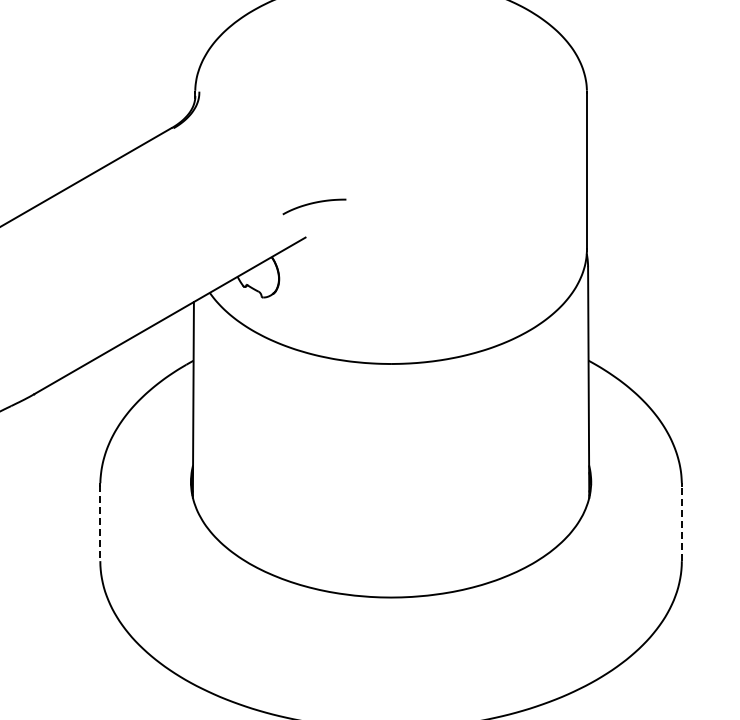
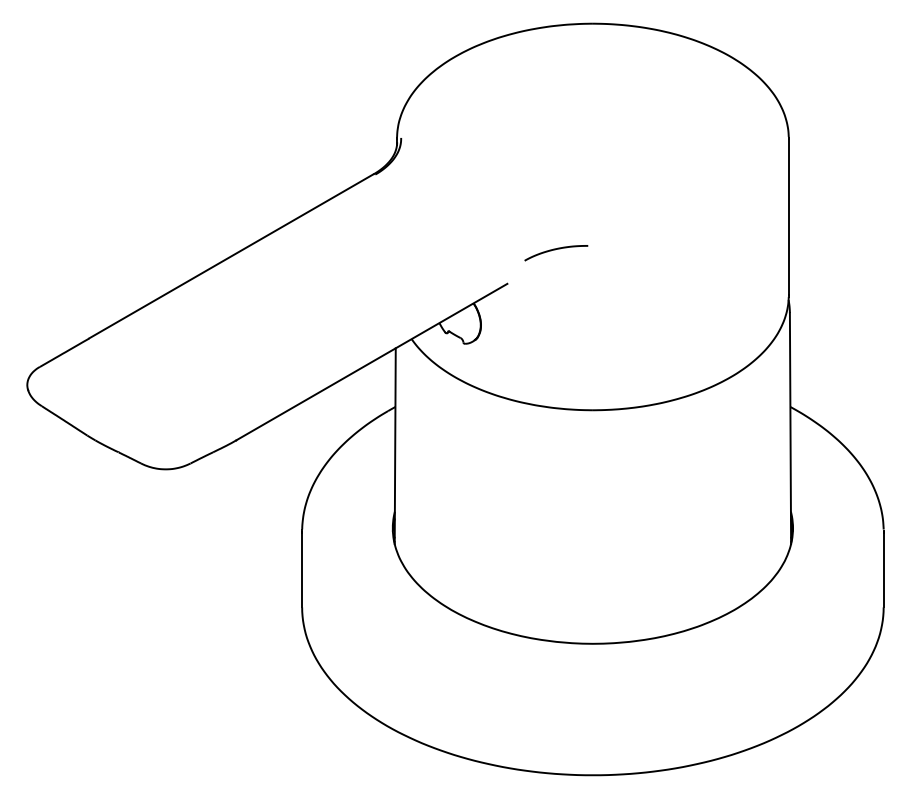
curve: (313, 204) -> (555, 250), moved
line: (100, 523) -> (302, 569), dashed -> solid
line: (681, 523) -> (883, 569), dashed -> solid

